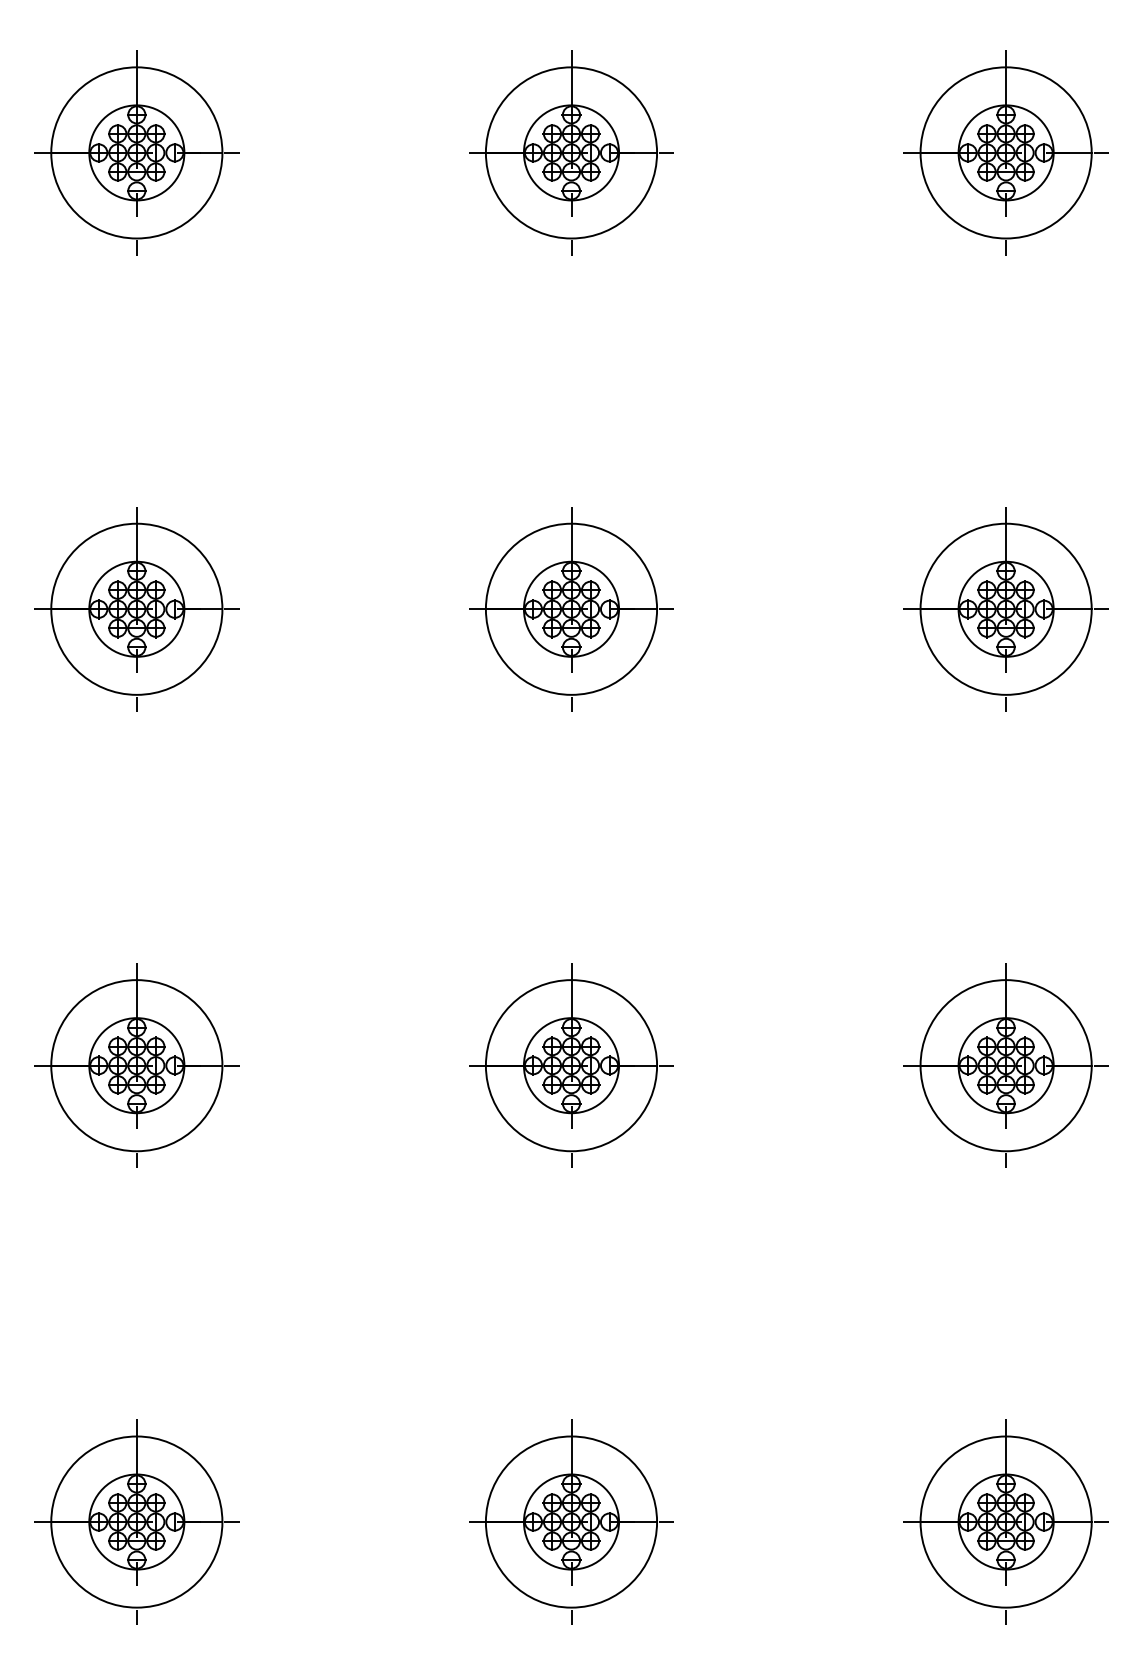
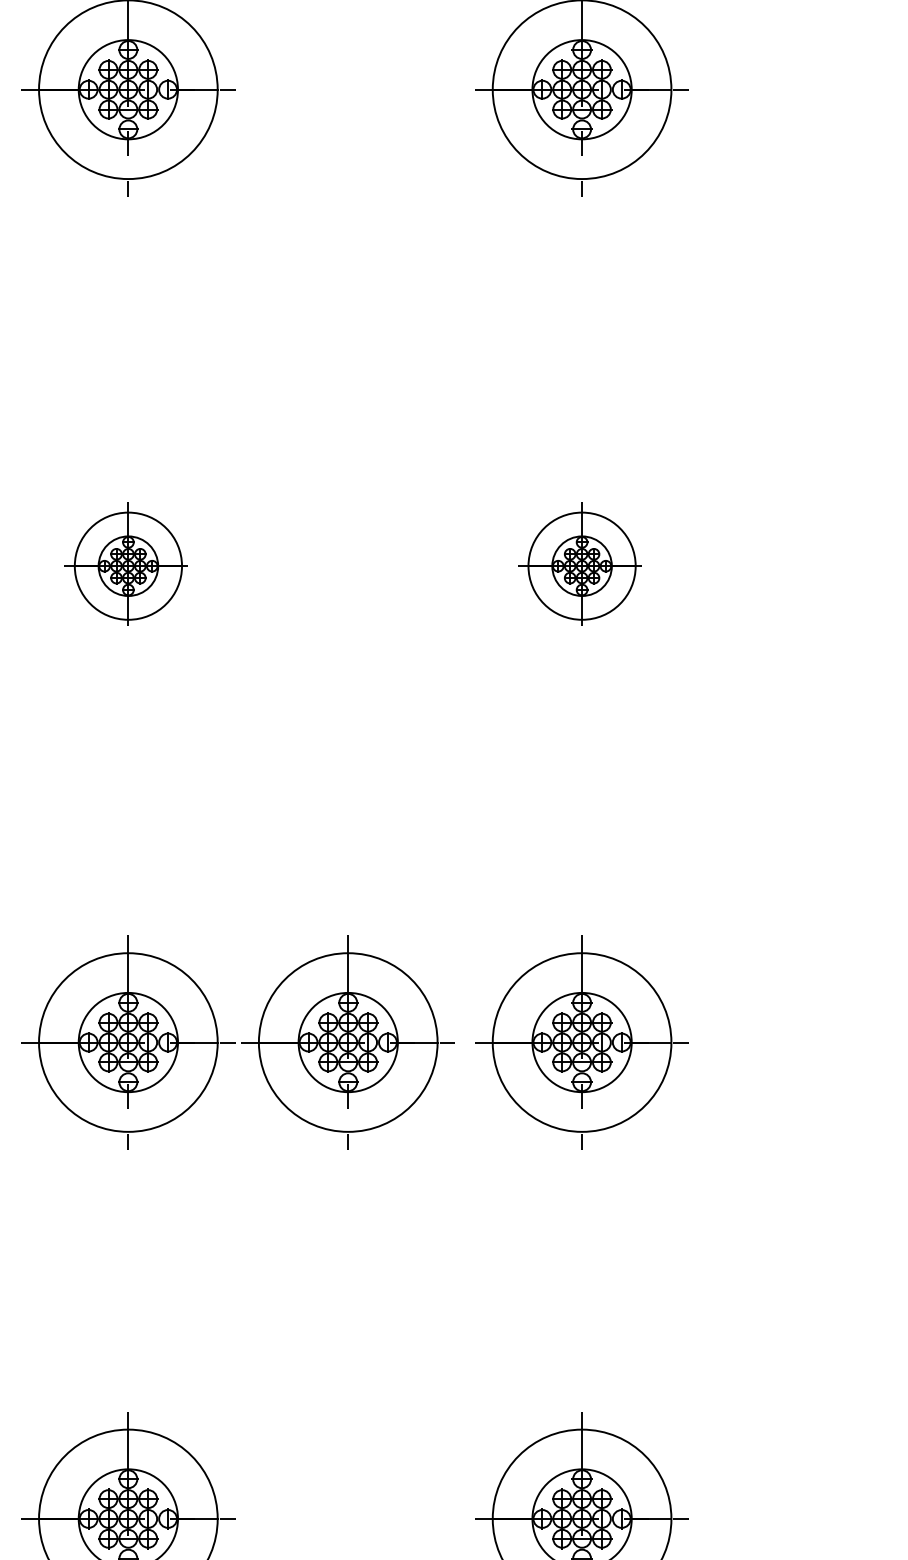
part: (136, 609) -> (128, 566), size x0.6
part: (571, 609) -> (582, 566), size x0.6
part: (347, 1065) -> (348, 1042), added

